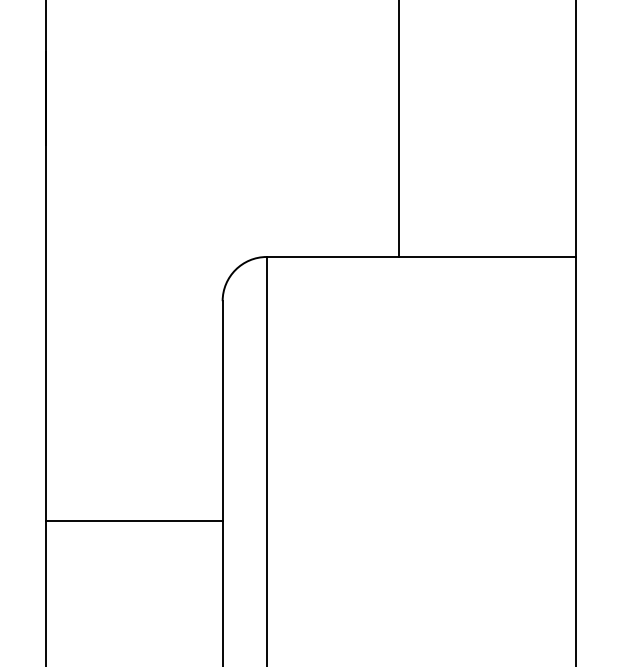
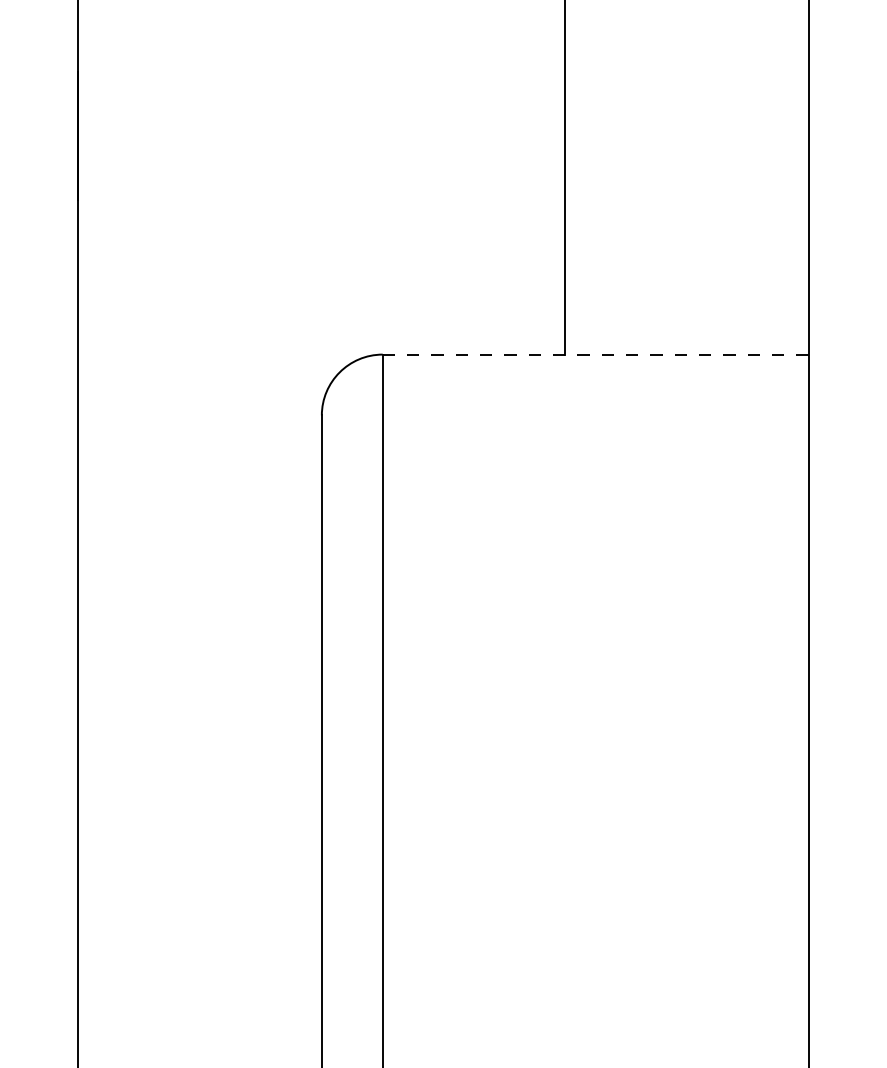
line: (421, 256) -> (595, 354), solid -> dashed
line: (133, 521) -> (199, 718), removed

